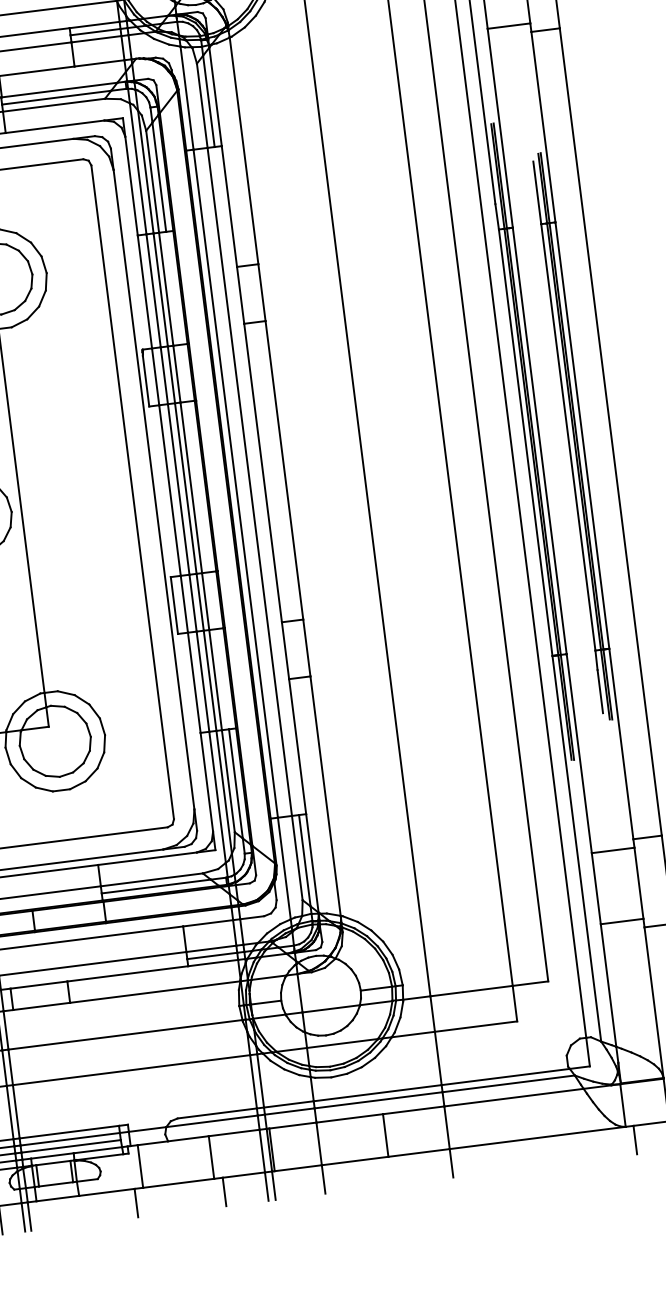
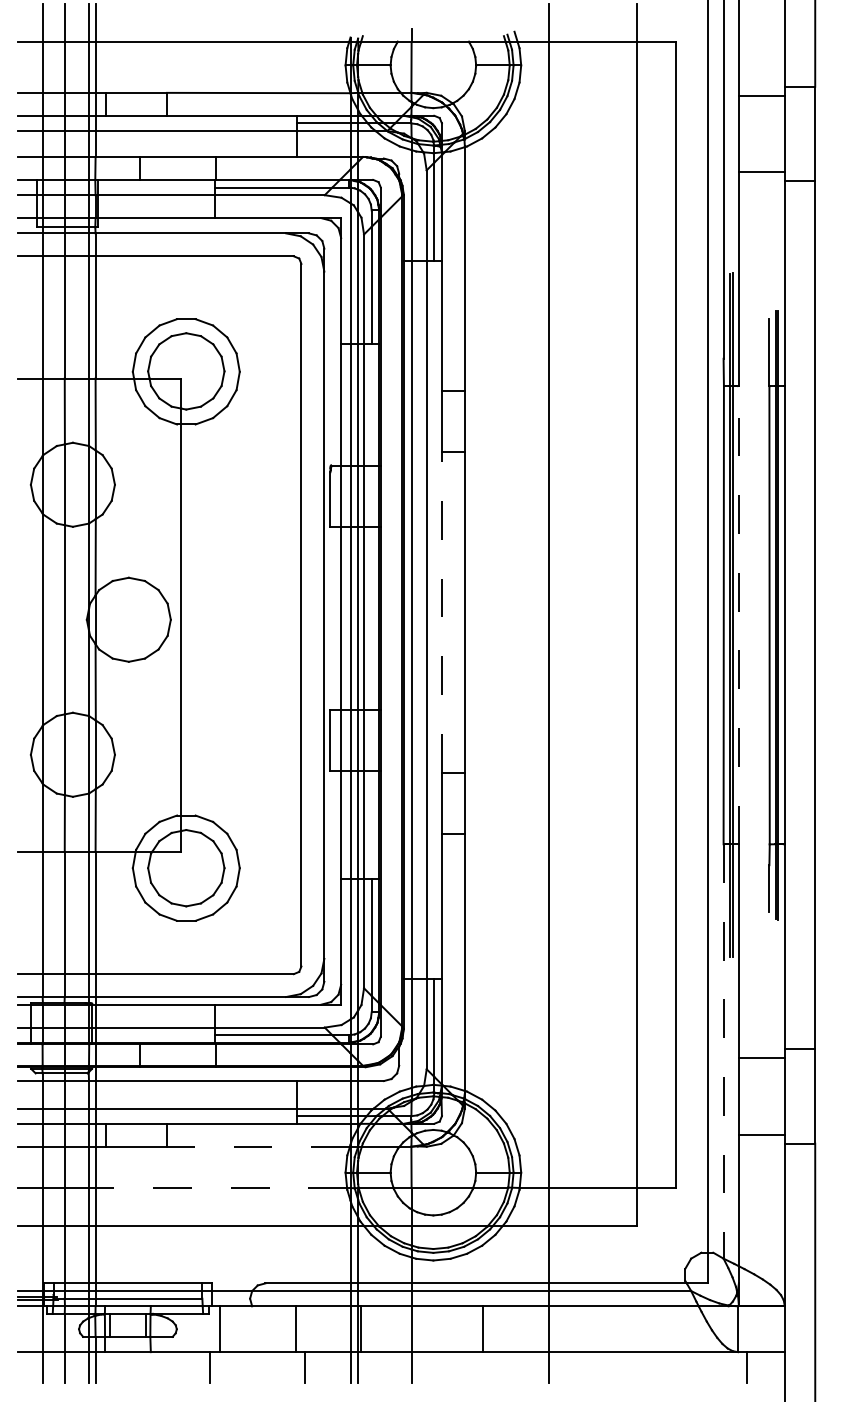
line: (539, 440) -> (738, 614), solid -> dashed
line: (262, 472) -> (441, 611), solid -> dashed
line: (576, 848) -> (723, 1051), solid -> dashed
line: (155, 991) -> (258, 1146), solid -> dashed
line: (125, 1034) -> (221, 1187), solid -> dashed

